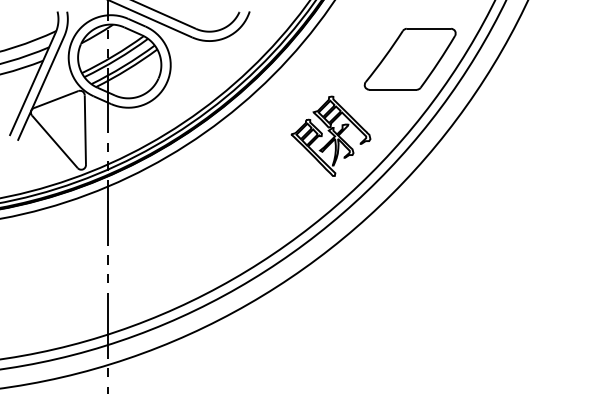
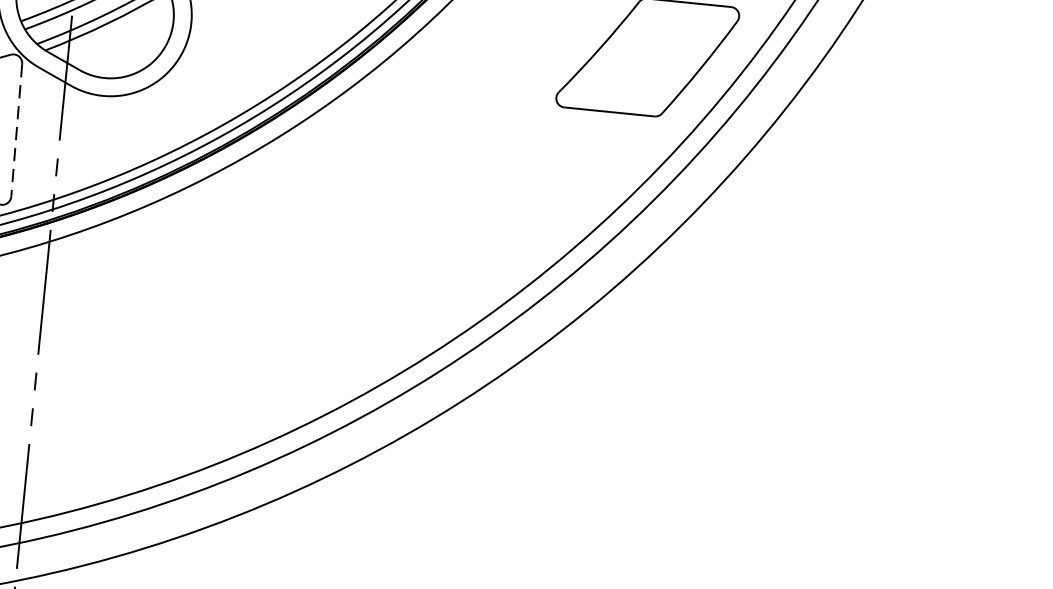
line: (85, 130) -> (16, 131), solid -> dashed
part: (330, 135) -> (481, 187), removed

